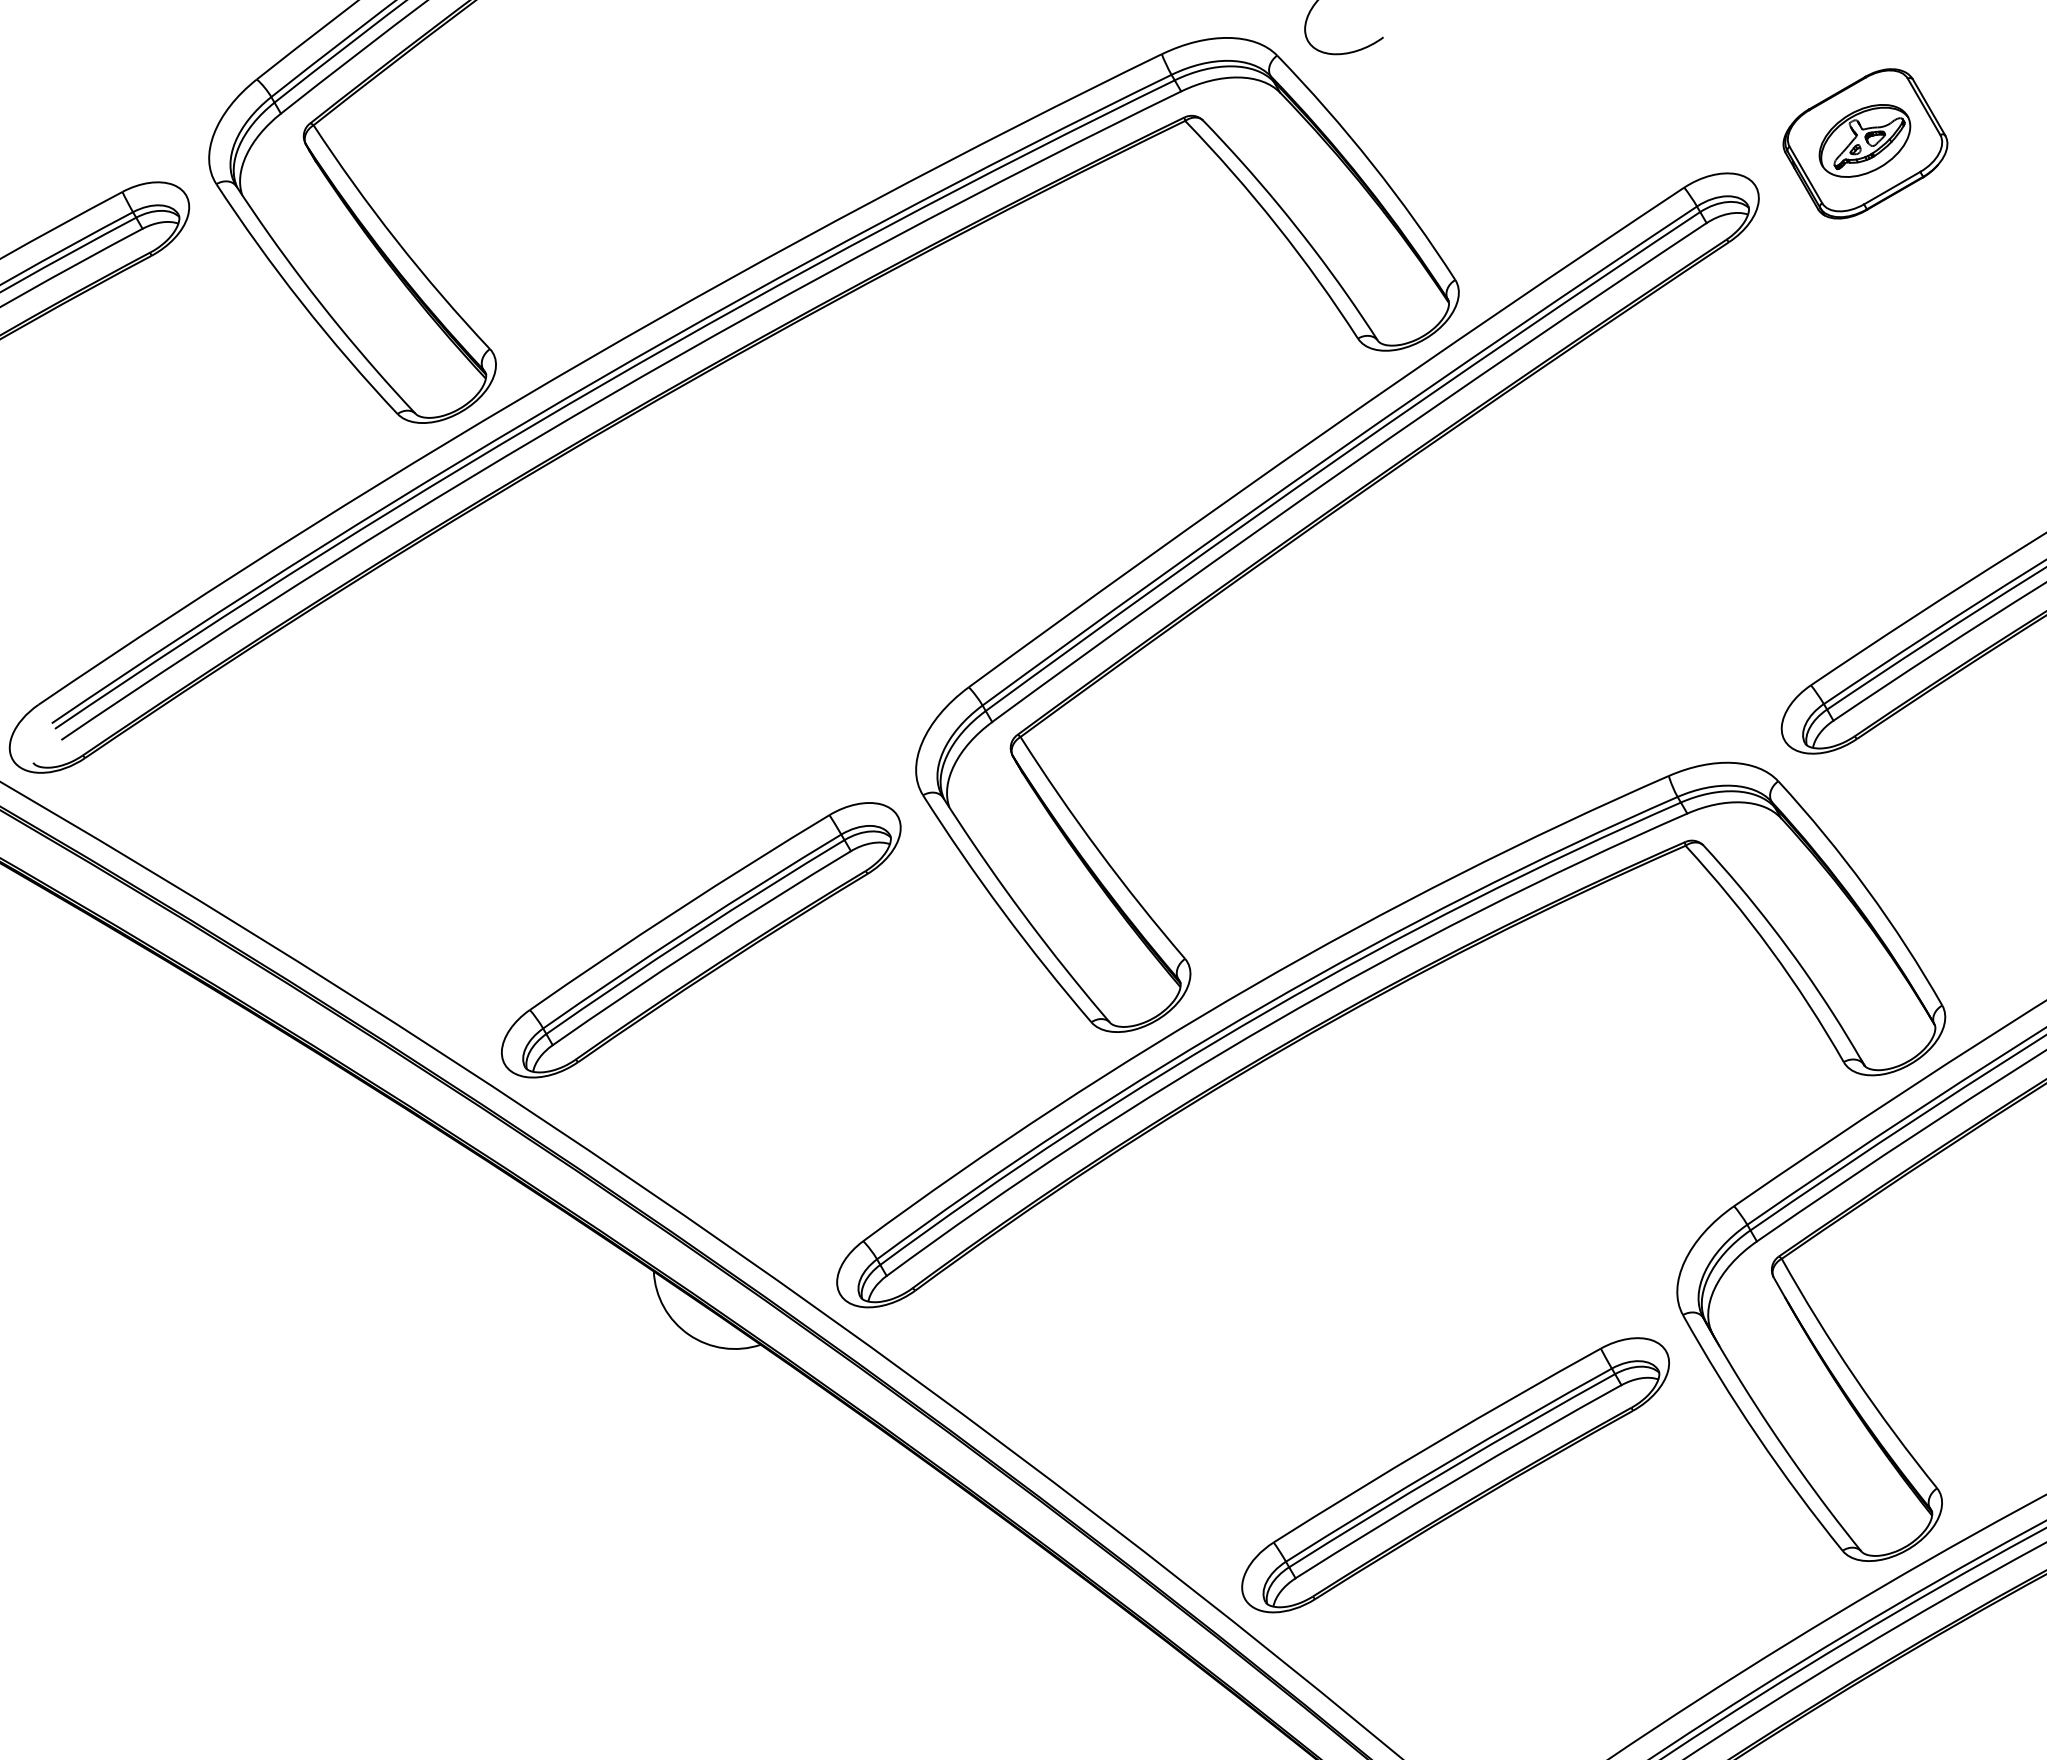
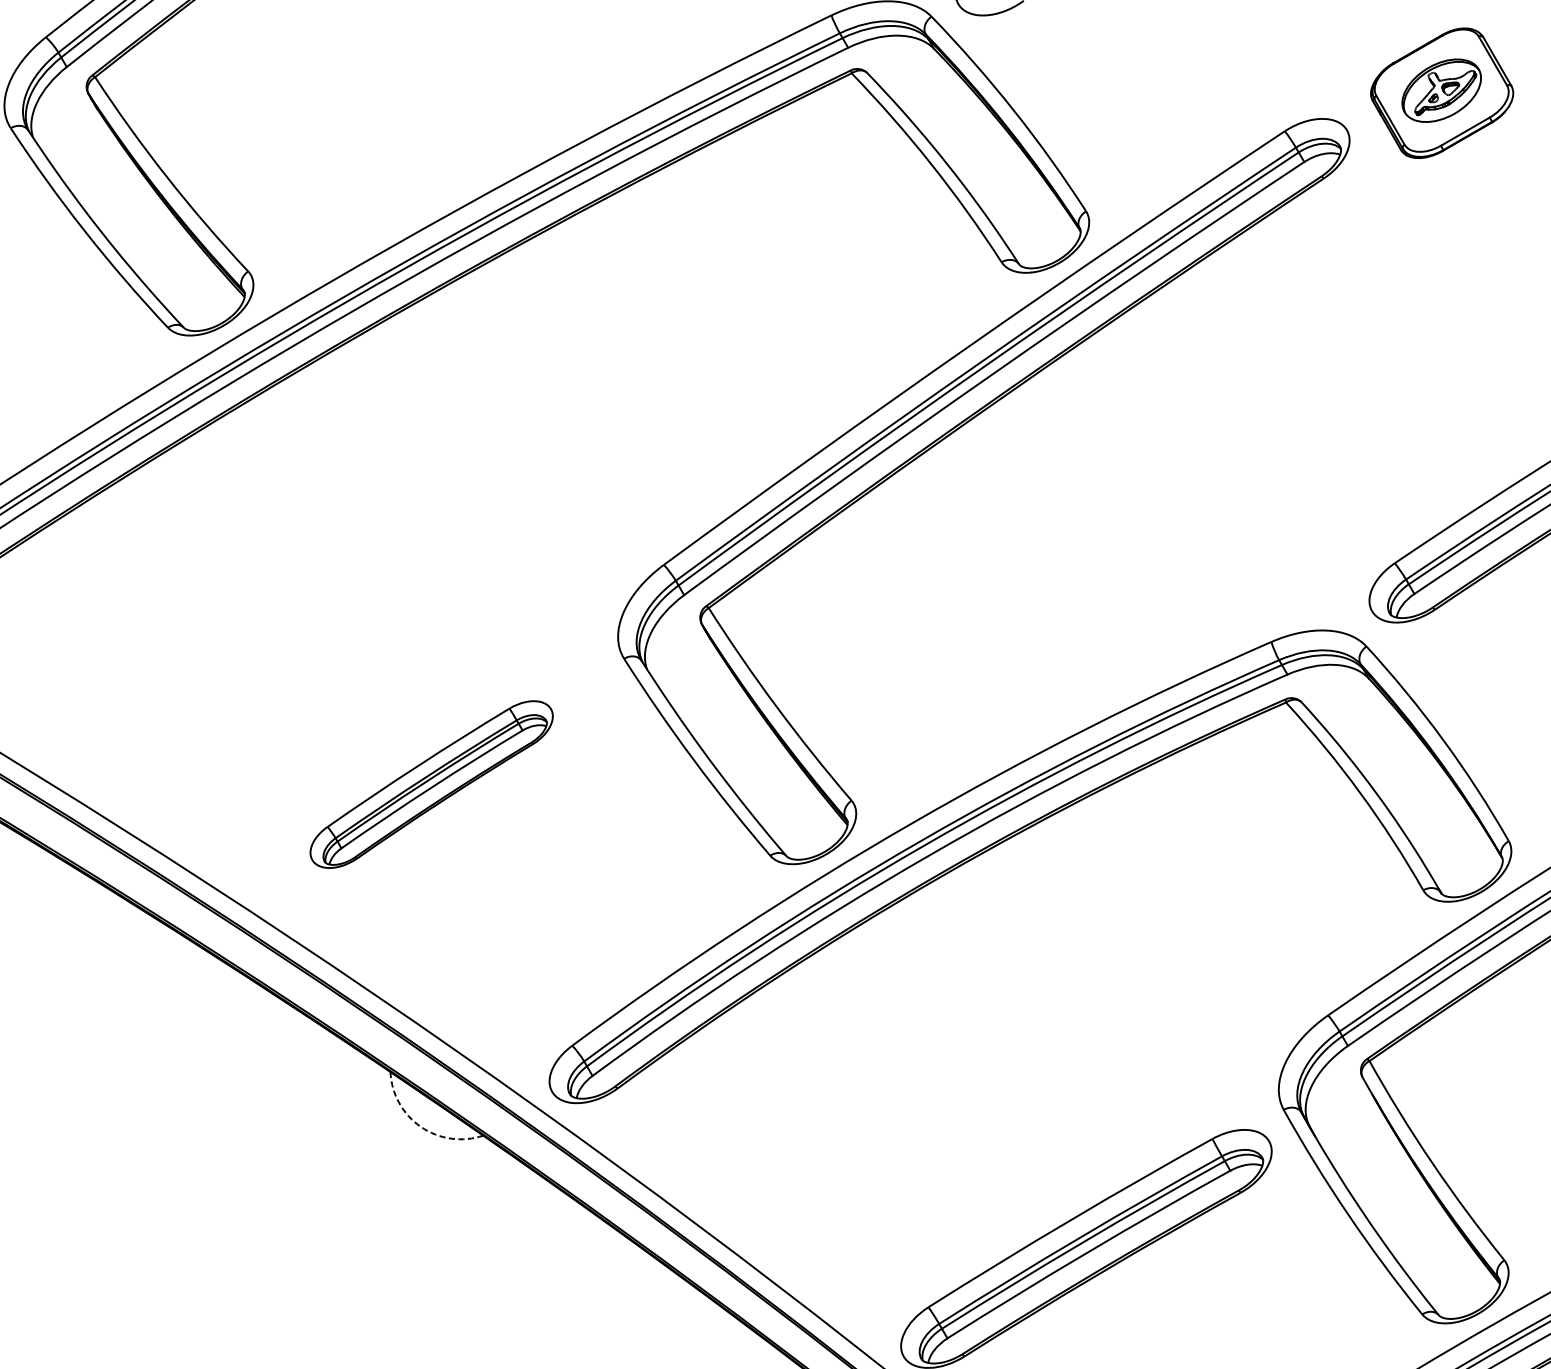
part: (701, 940) -> (431, 784), size x0.7
arc: (689, 1334) -> (421, 1126), solid -> dashed

